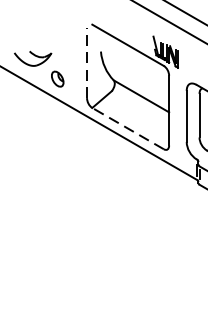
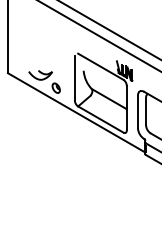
line: (86, 62) -> (74, 77), dashed -> solid
line: (127, 128) -> (100, 119), dashed -> solid

